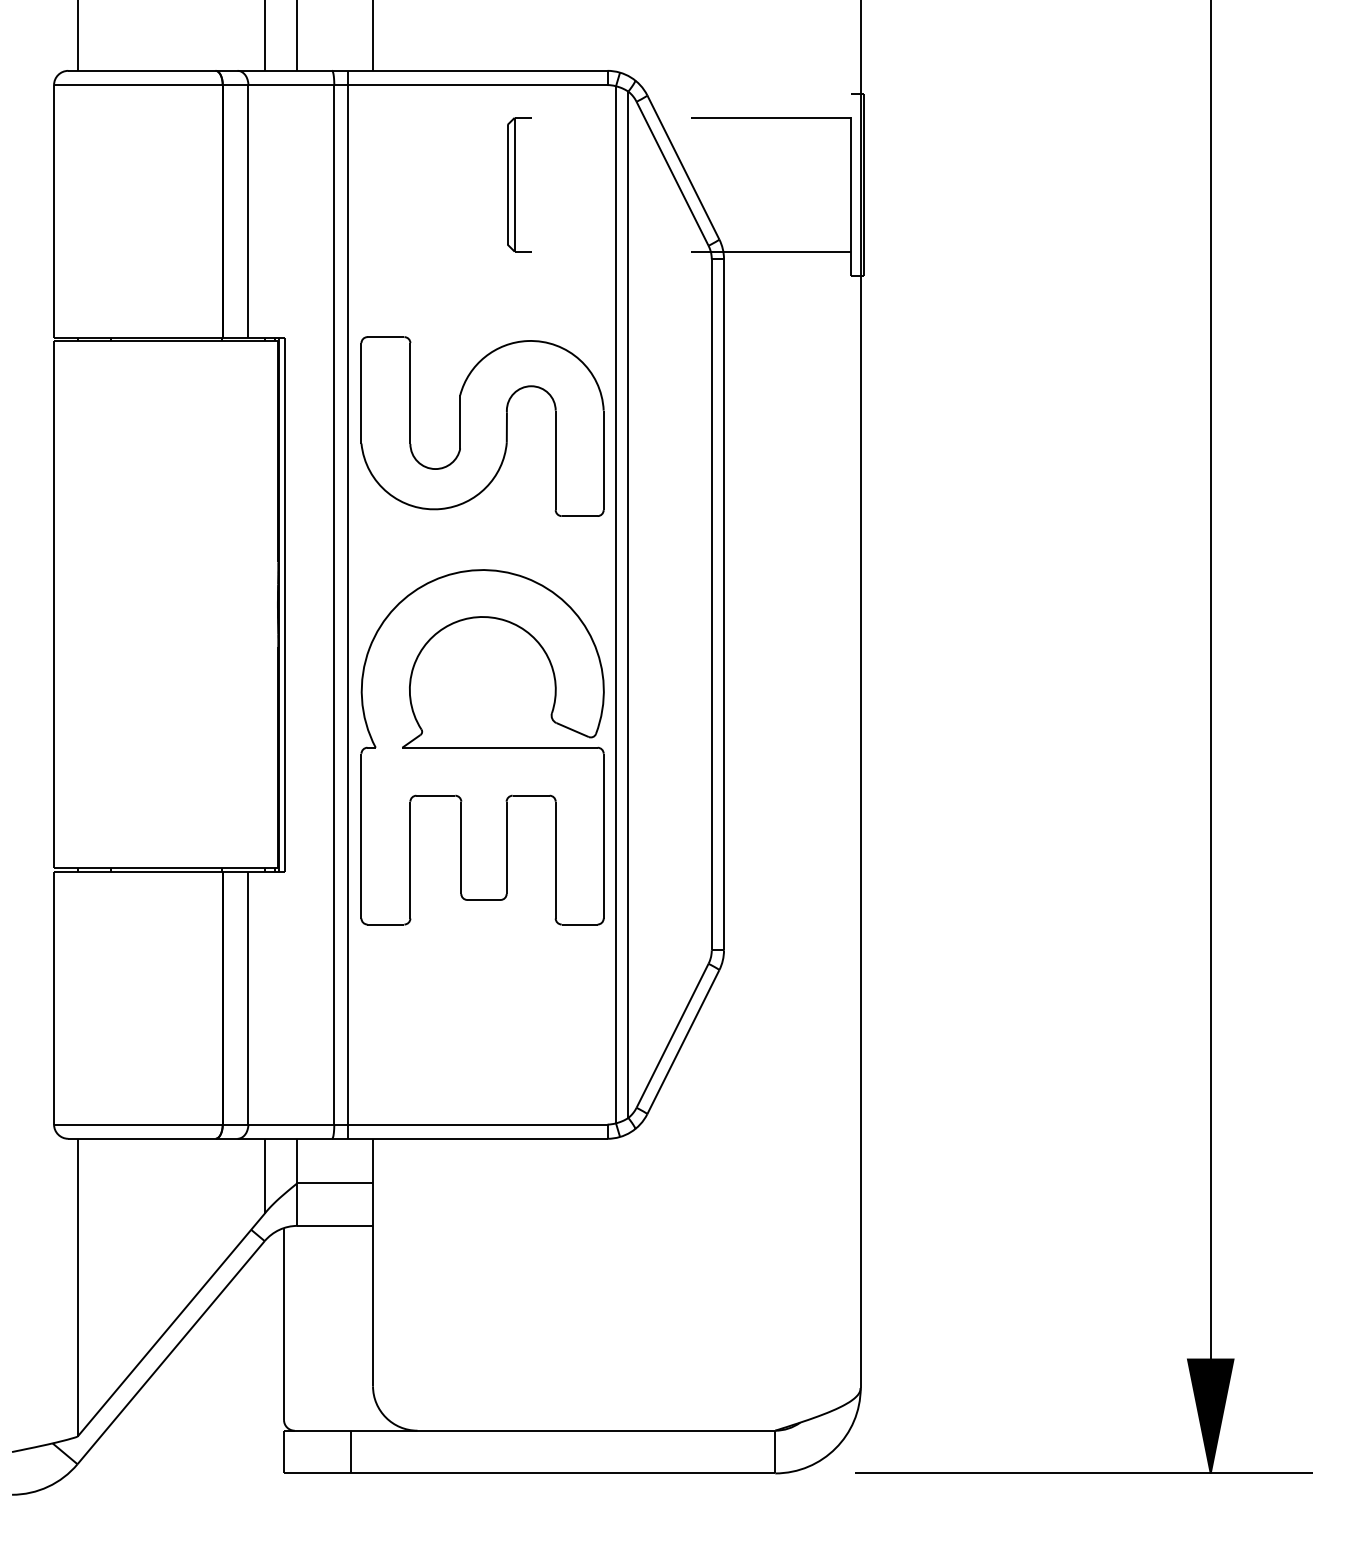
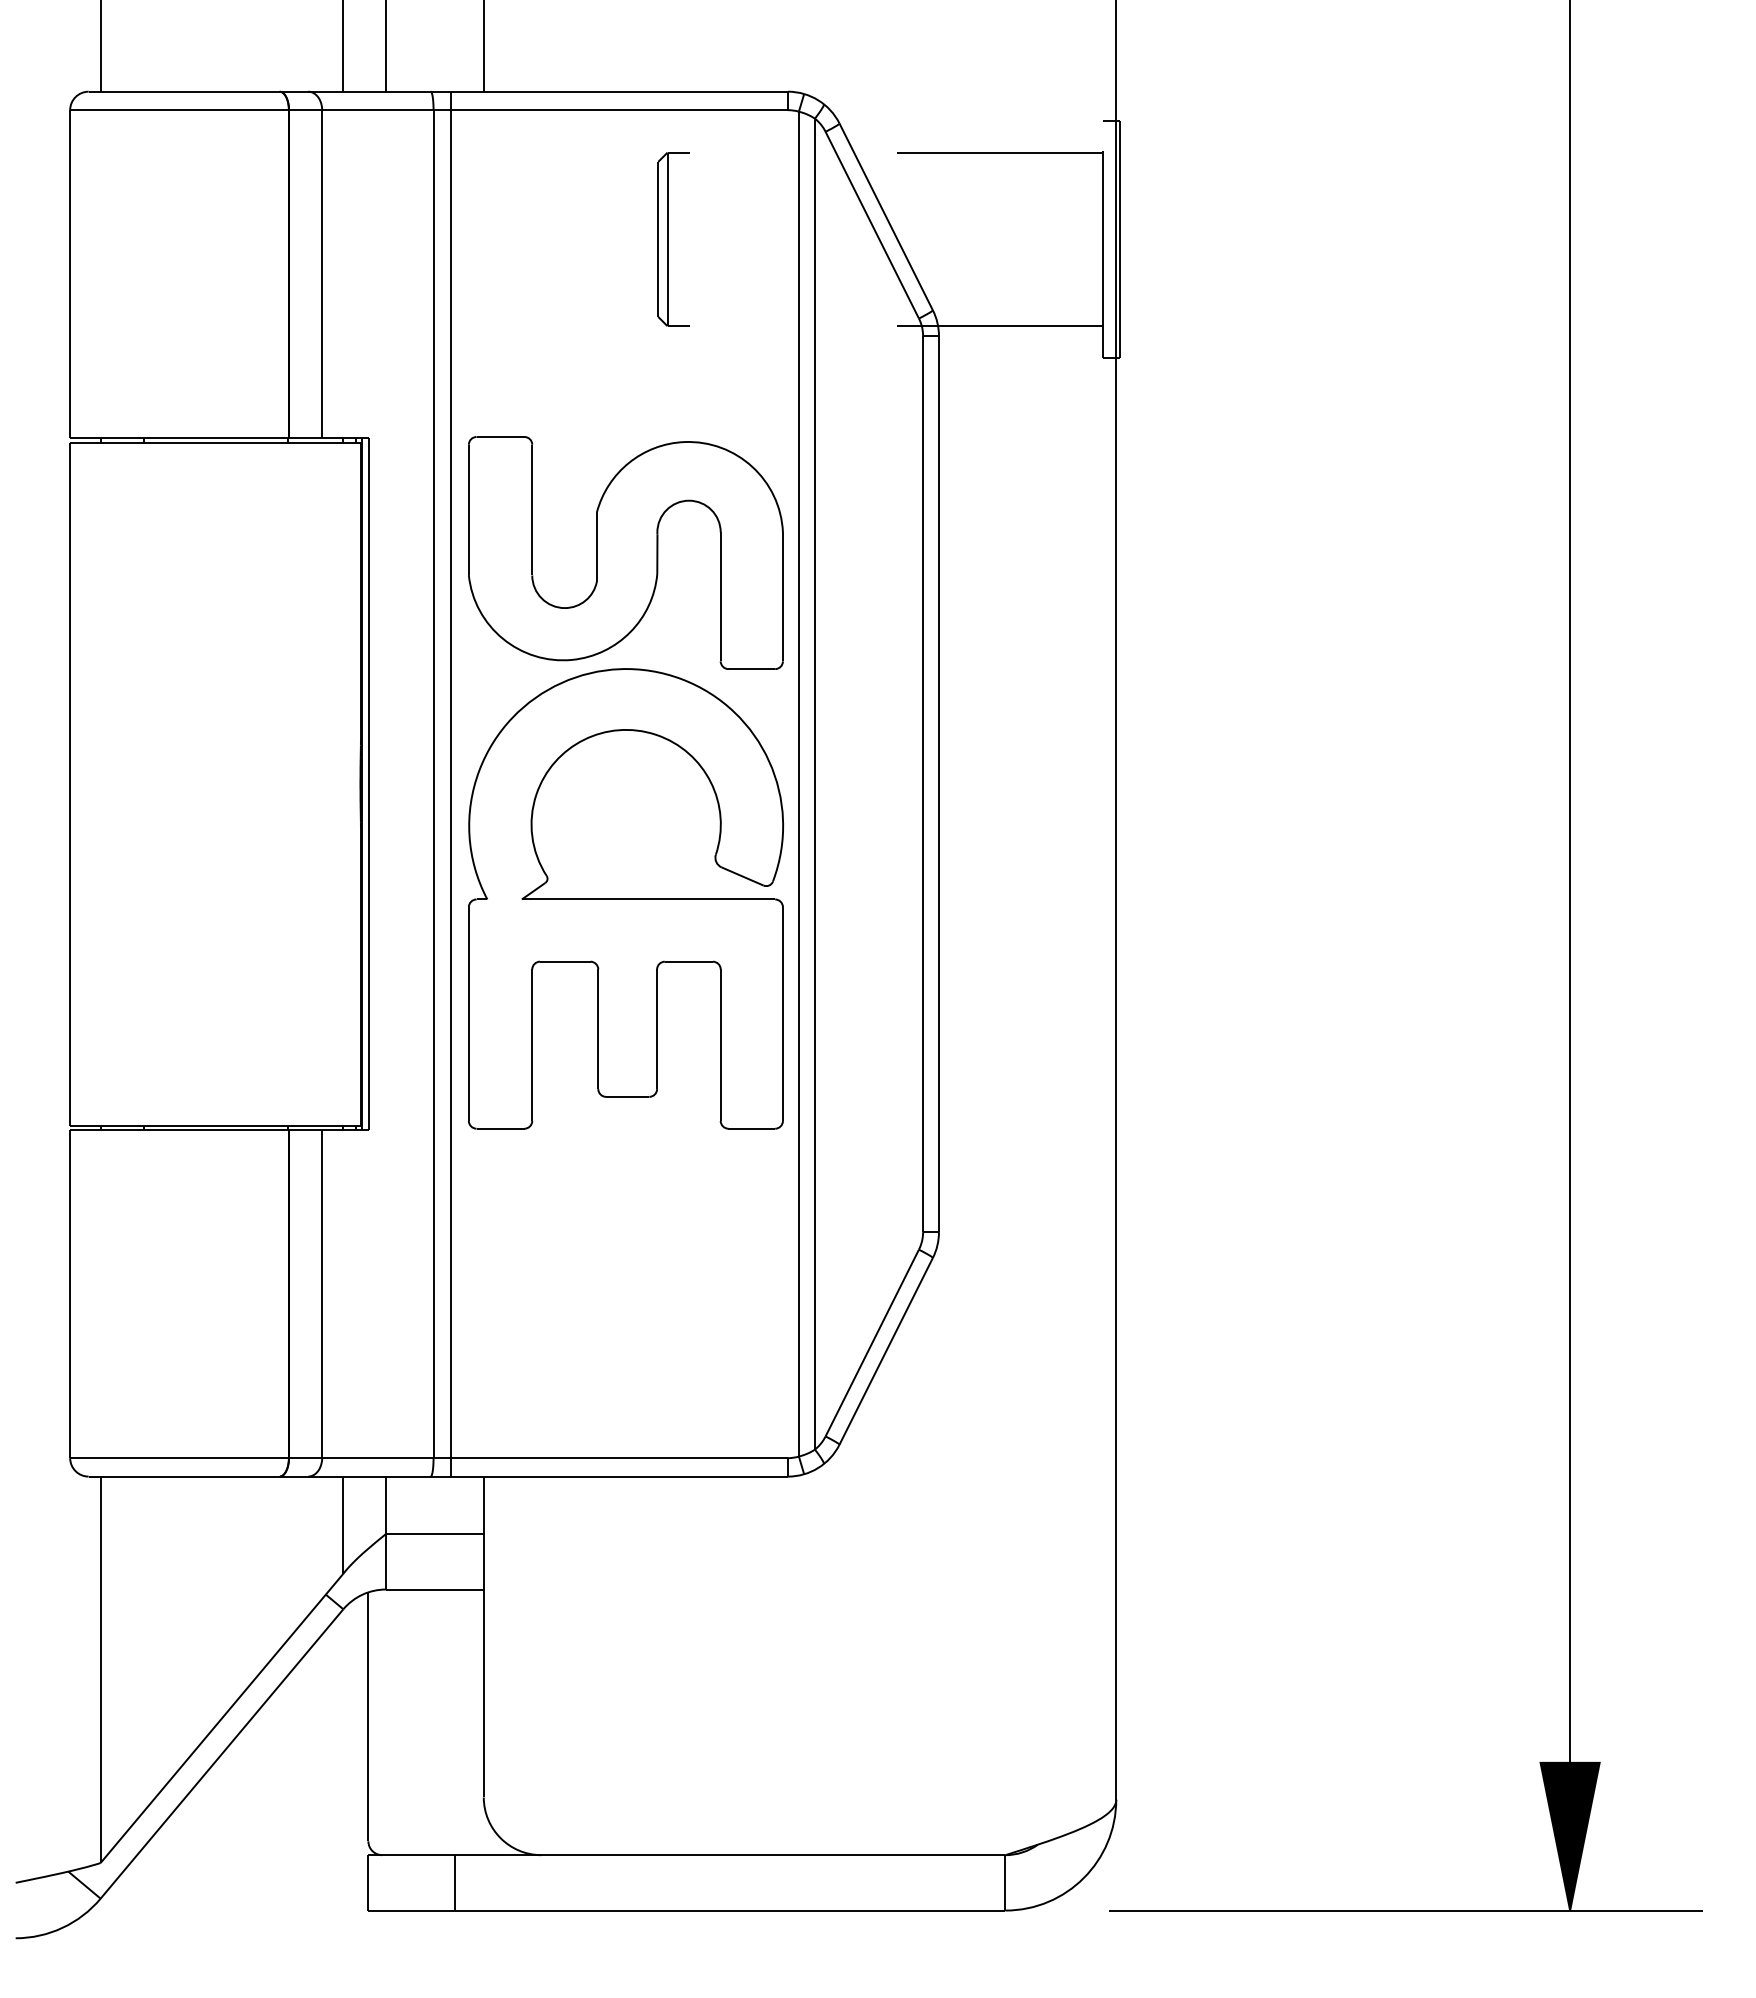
part: (482, 747) -> (625, 899), moved

